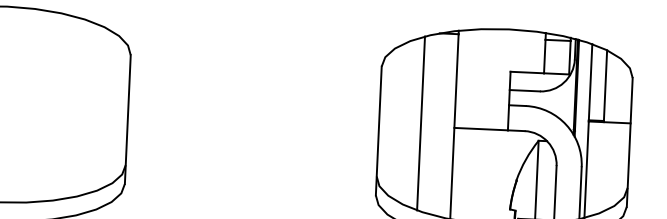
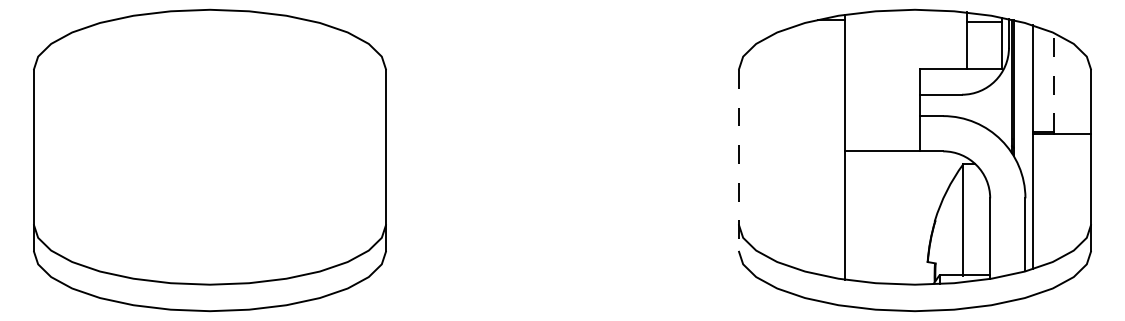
line: (605, 85) -> (1053, 82), solid -> dashed
line: (421, 123) -> (797, 147), removed
line: (378, 131) -> (738, 161), solid -> dashed

